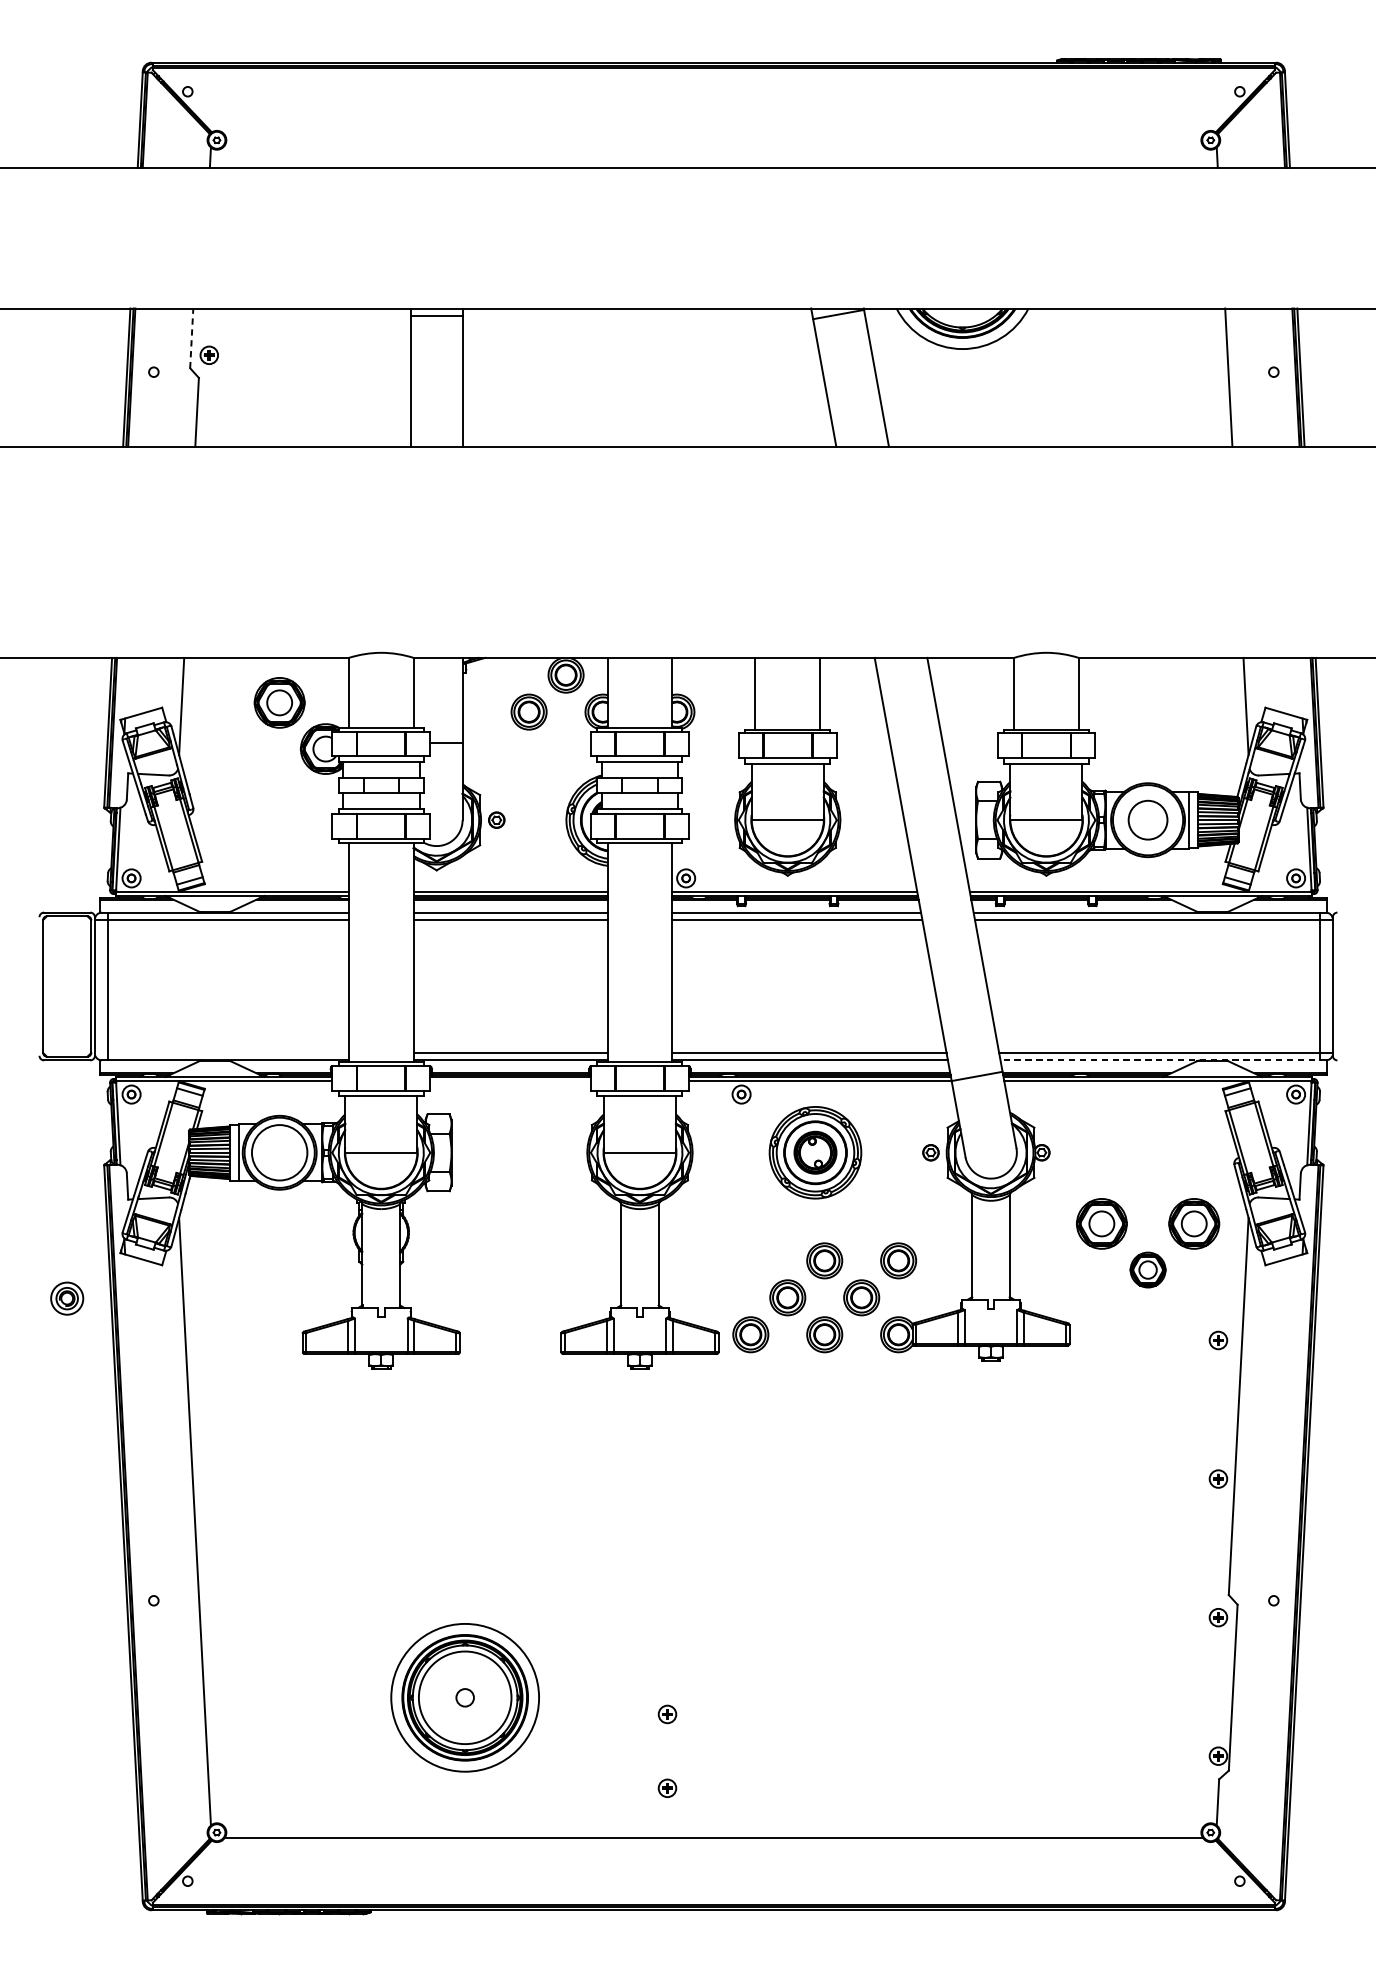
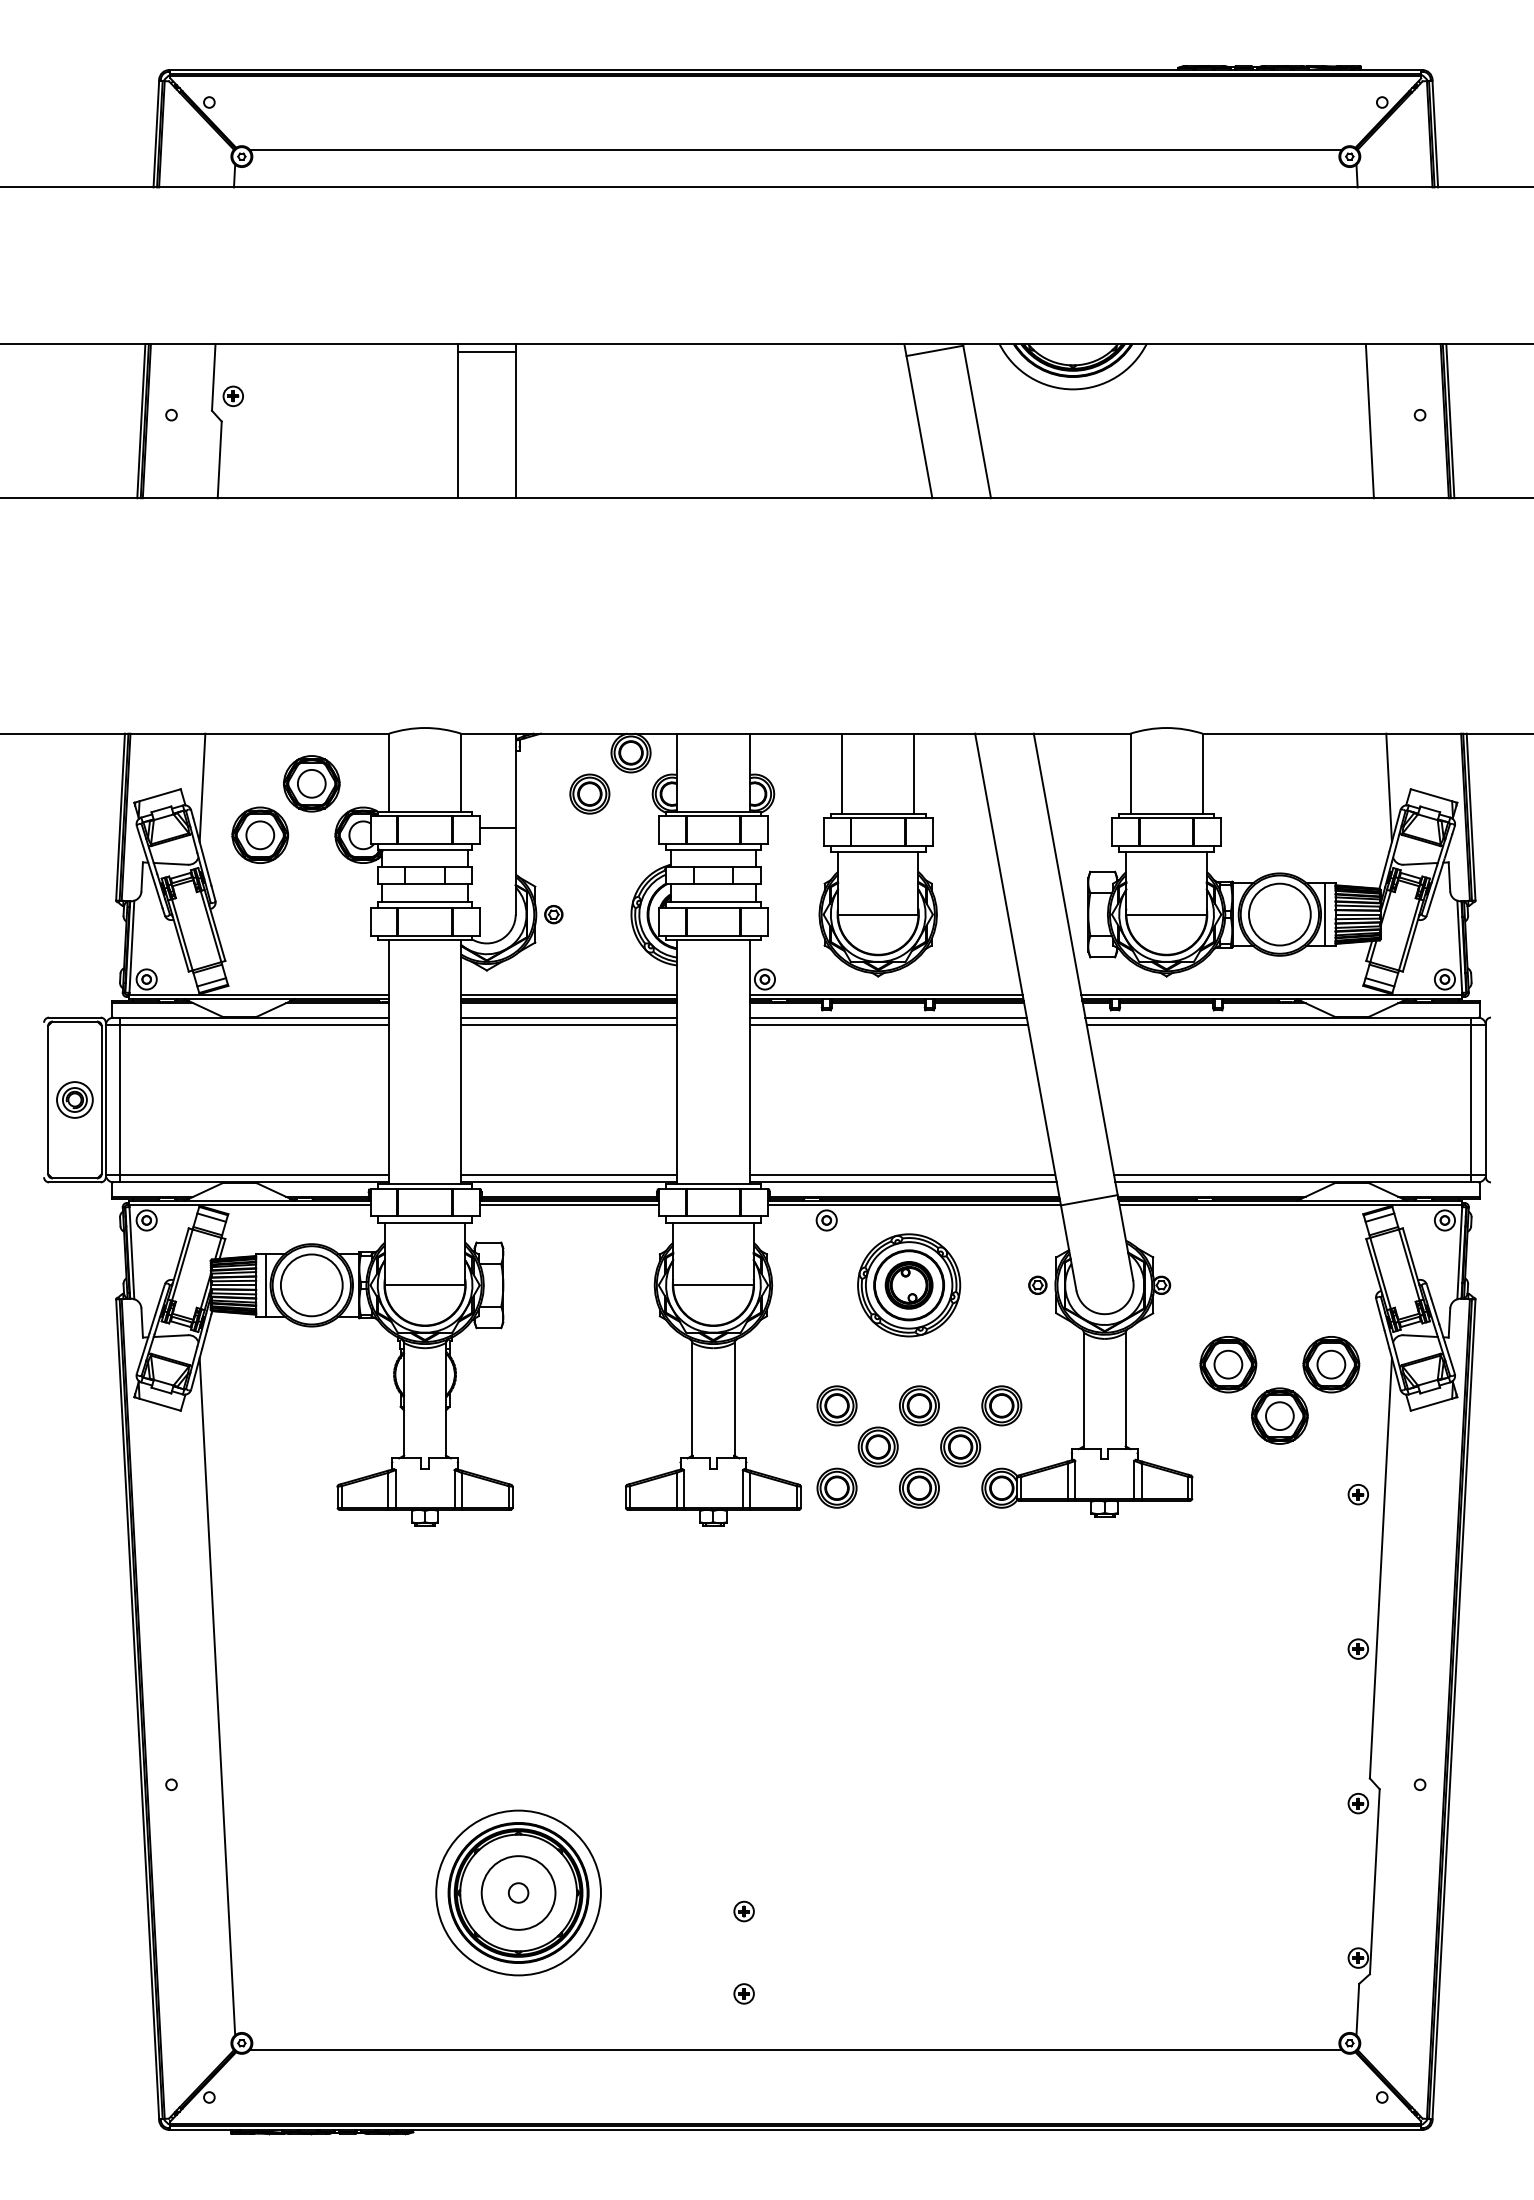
line: (713, 134) -> (795, 150), added
line: (191, 337) -> (213, 376), dashed -> solid
part: (233, 748) -> (260, 834), added
circle: (1147, 820) -> (1279, 914), size x1.43
line: (222, 1053) -> (247, 1174), added
line: (1162, 1060) -> (1296, 1182), dashed -> solid
line: (509, 1081) -> (568, 1205), added
part: (750, 1260) -> (836, 1405), added
part: (1147, 1269) -> (1279, 1415), size x1.43
part: (66, 1298) -> (74, 1099), moved
circle: (465, 1697) -> (518, 1892), size x0.71

